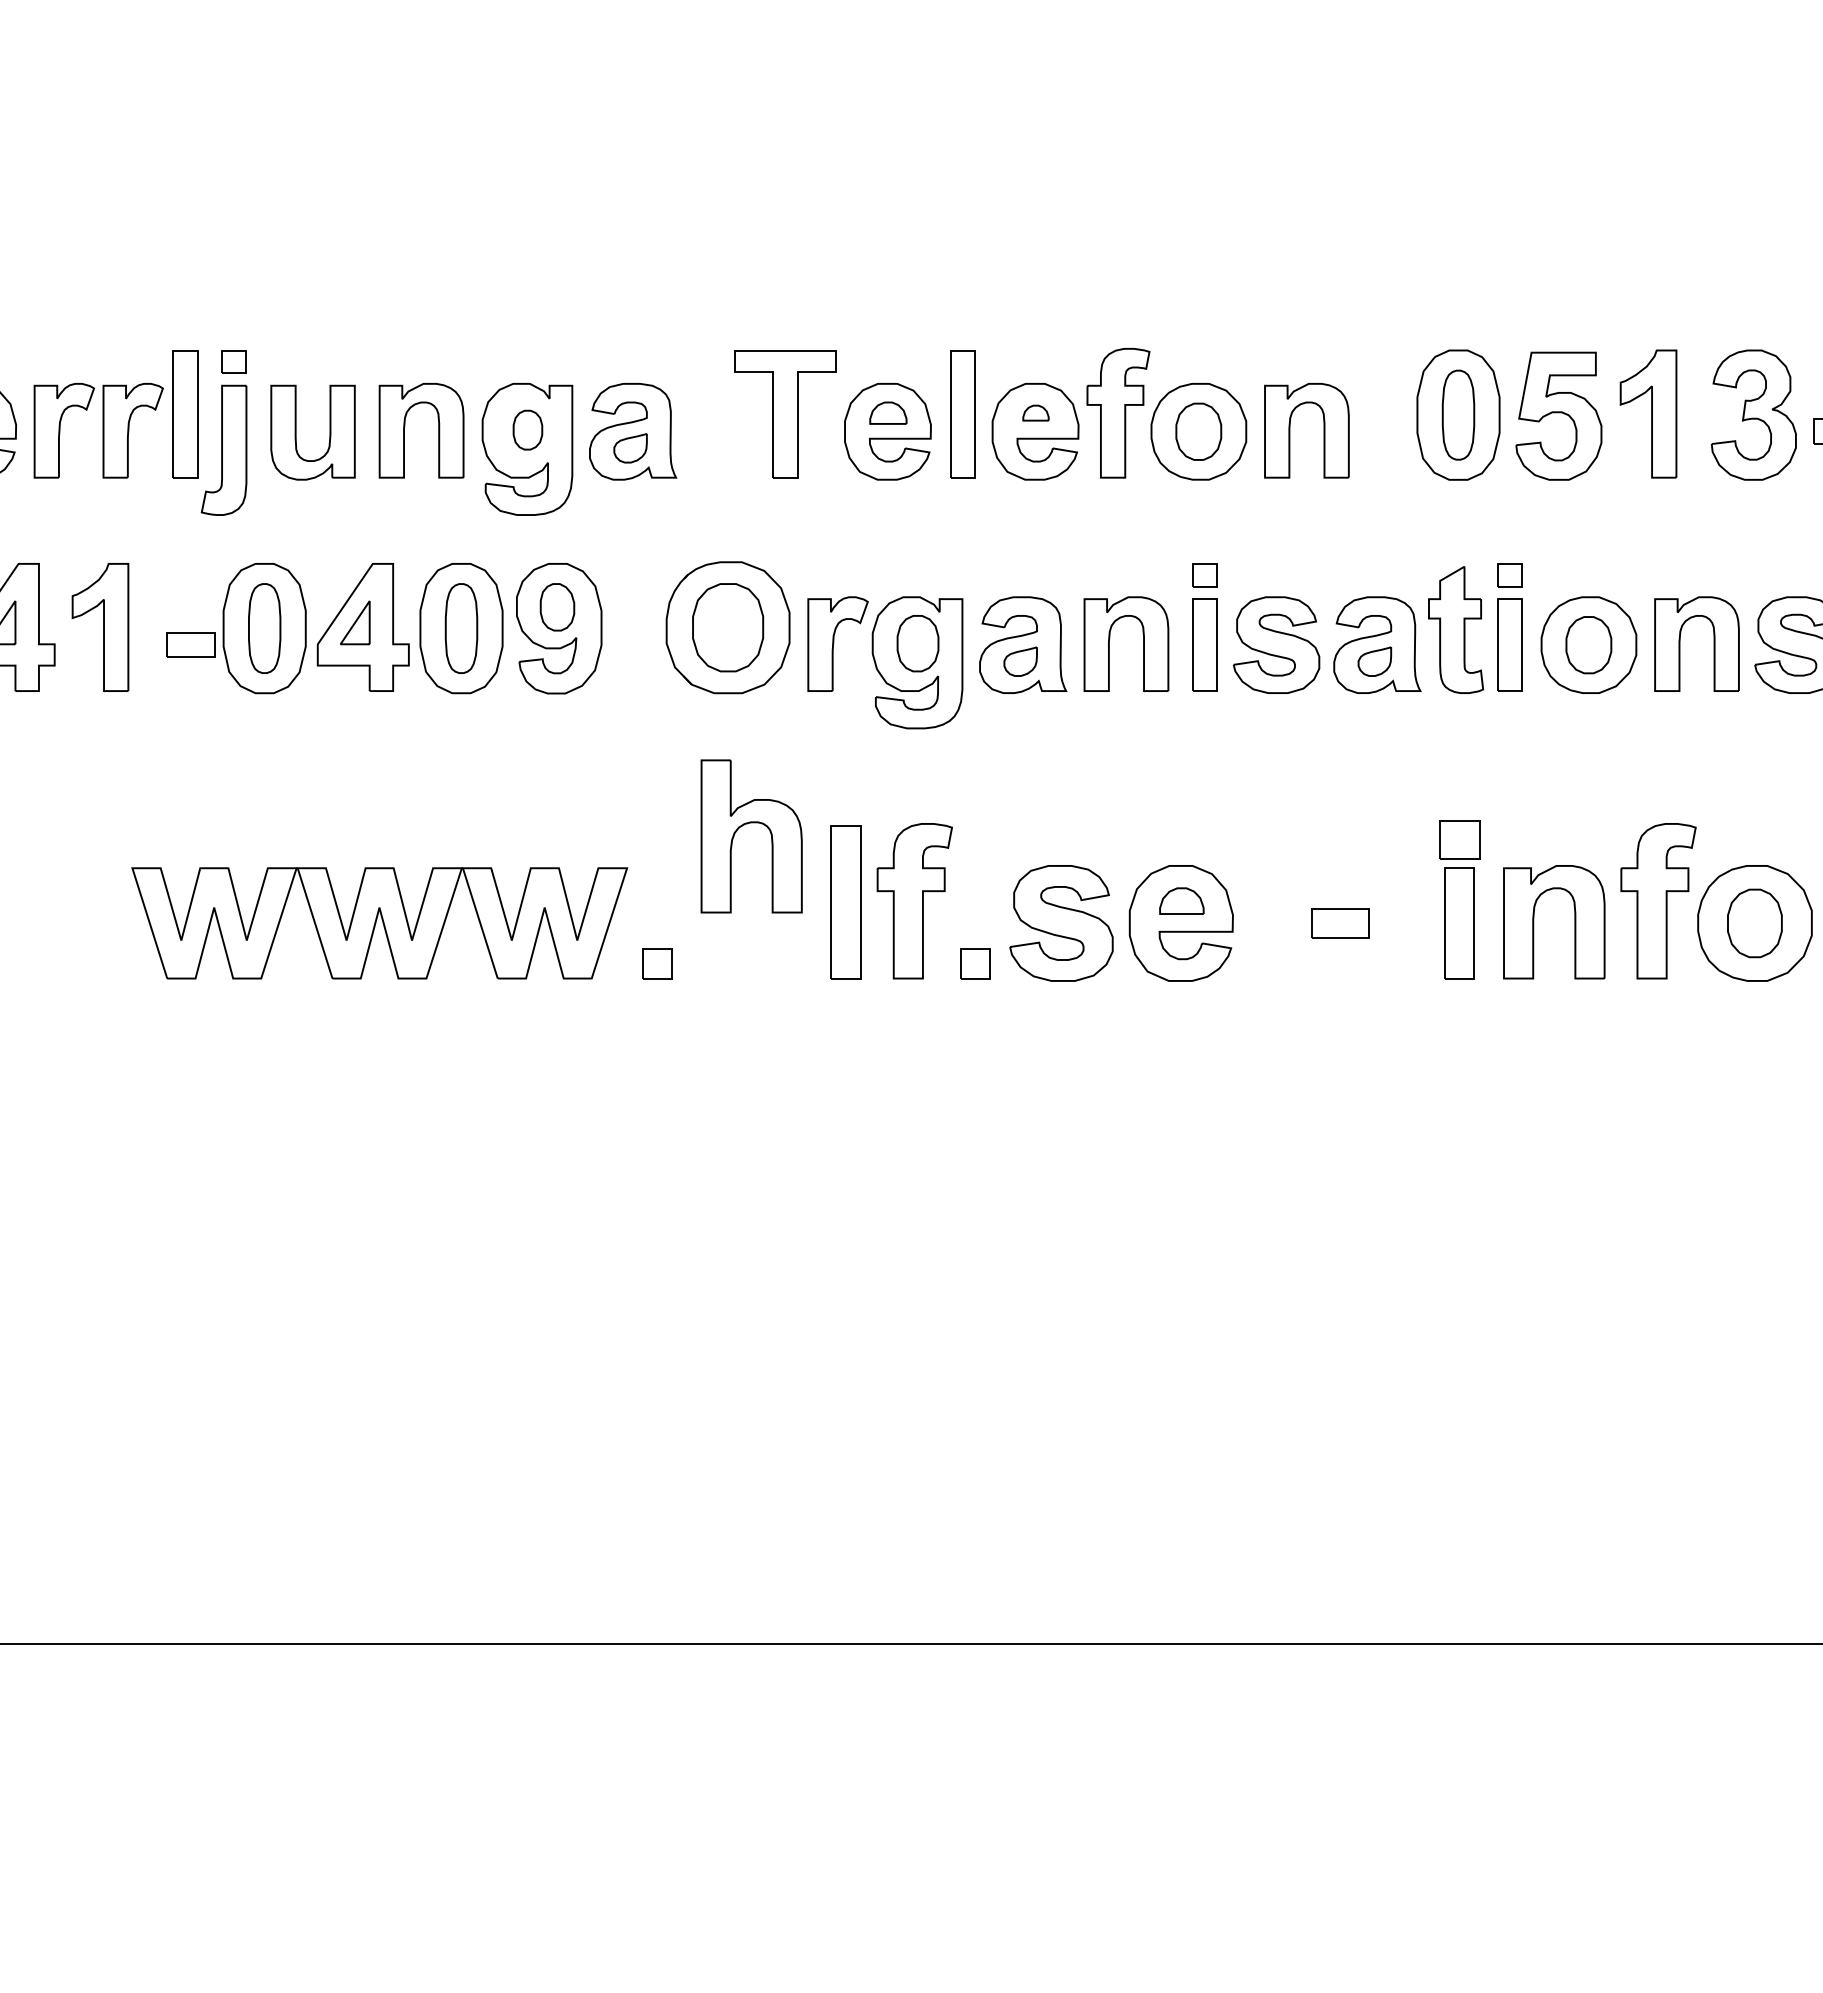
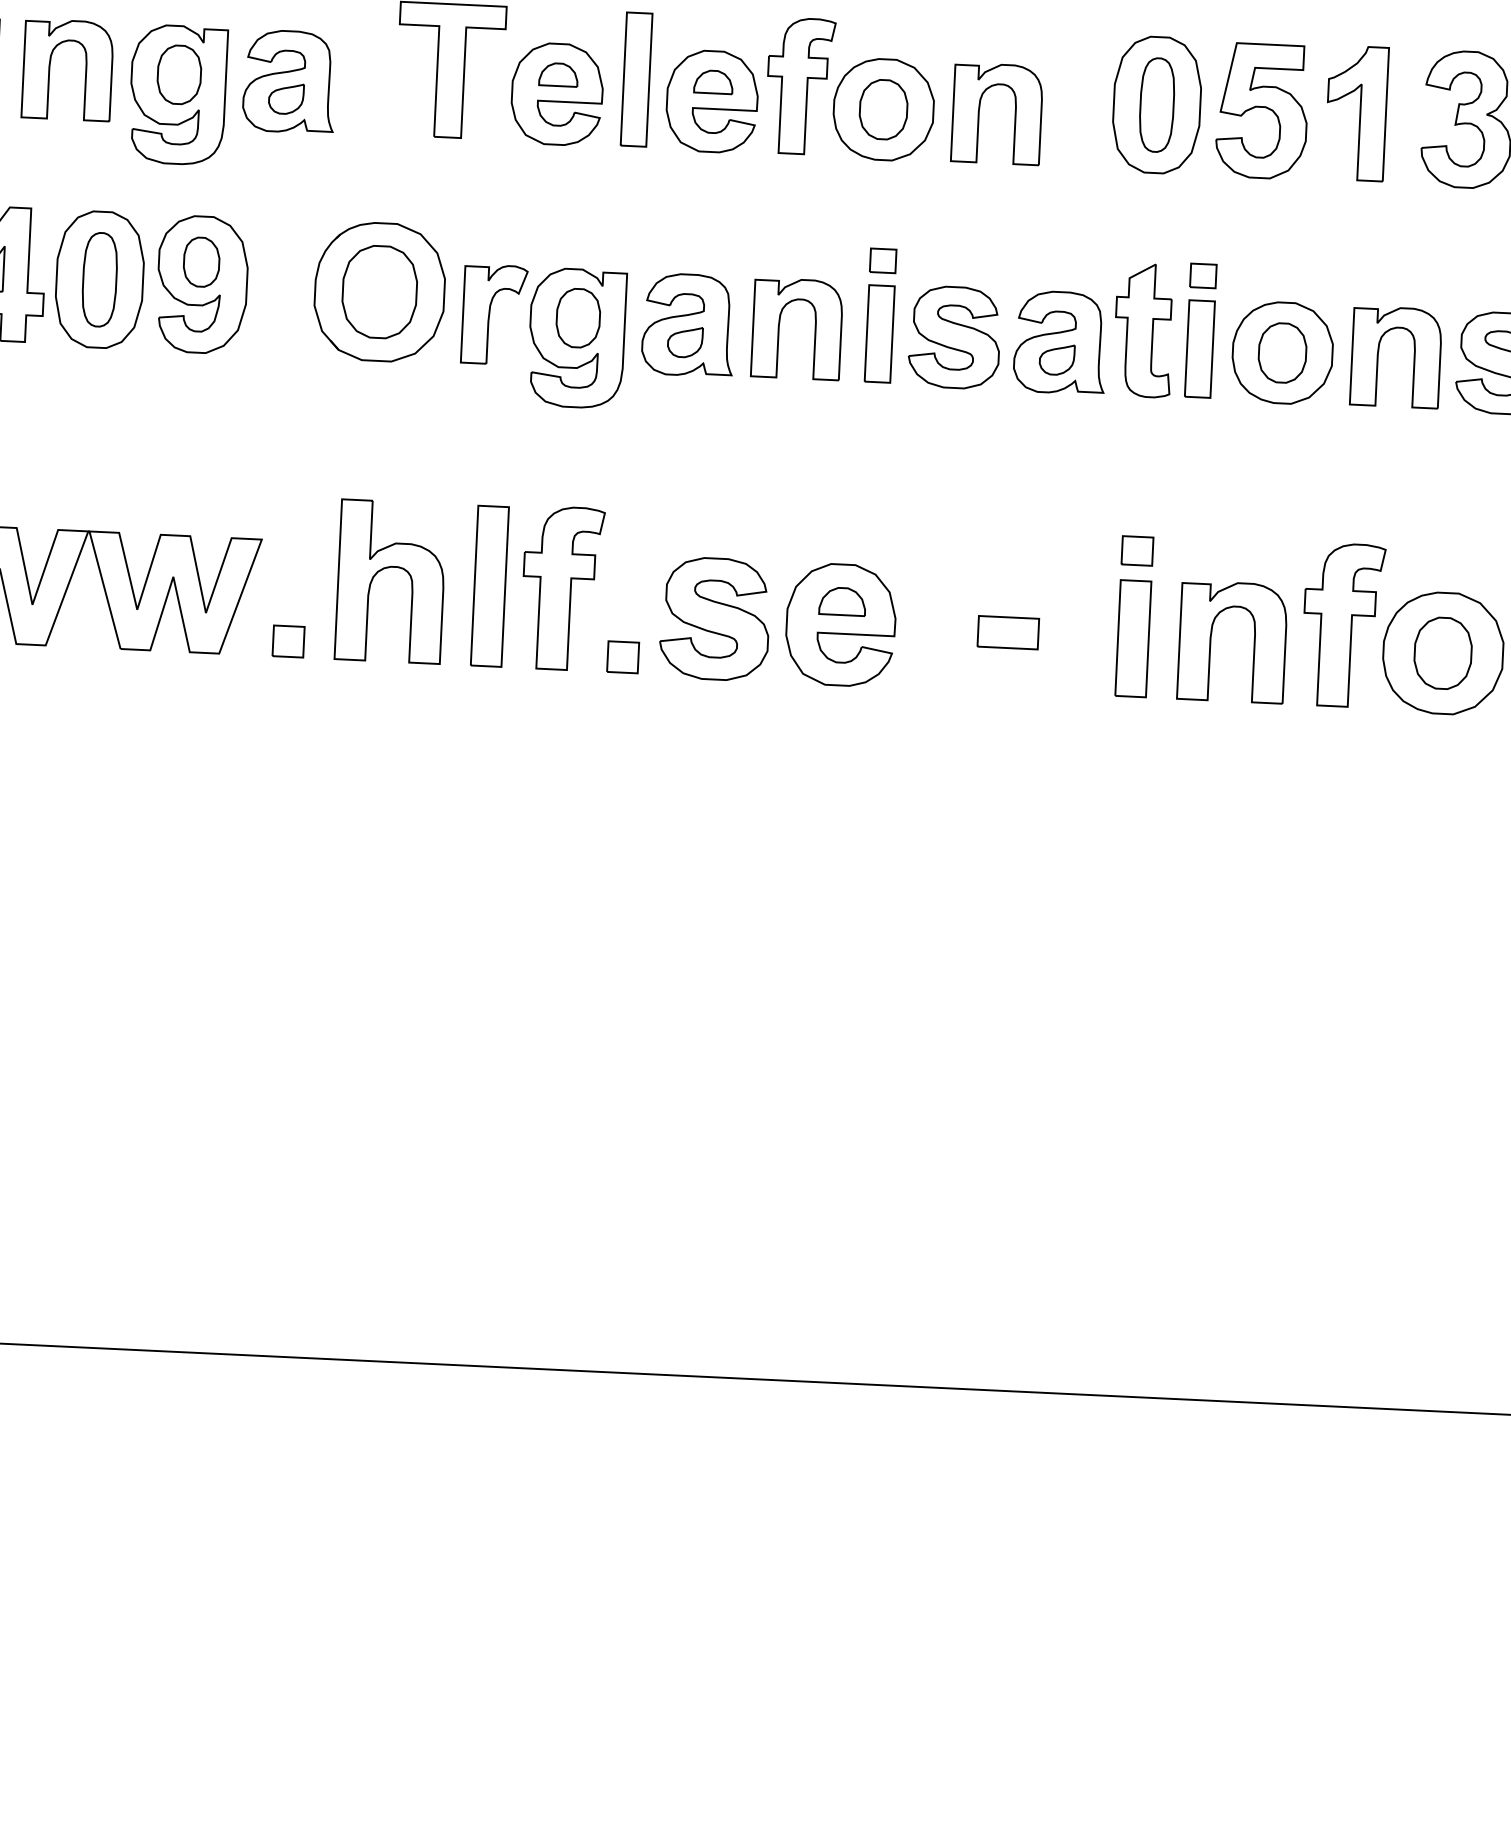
part: (1035, 412) -> (713, 81), size x1.43
part: (527, 429) -> (178, 74), size x1.43
part: (747, 824) -> (387, 568), moved
part: (1459, 839) -> (1137, 550), size x0.71

